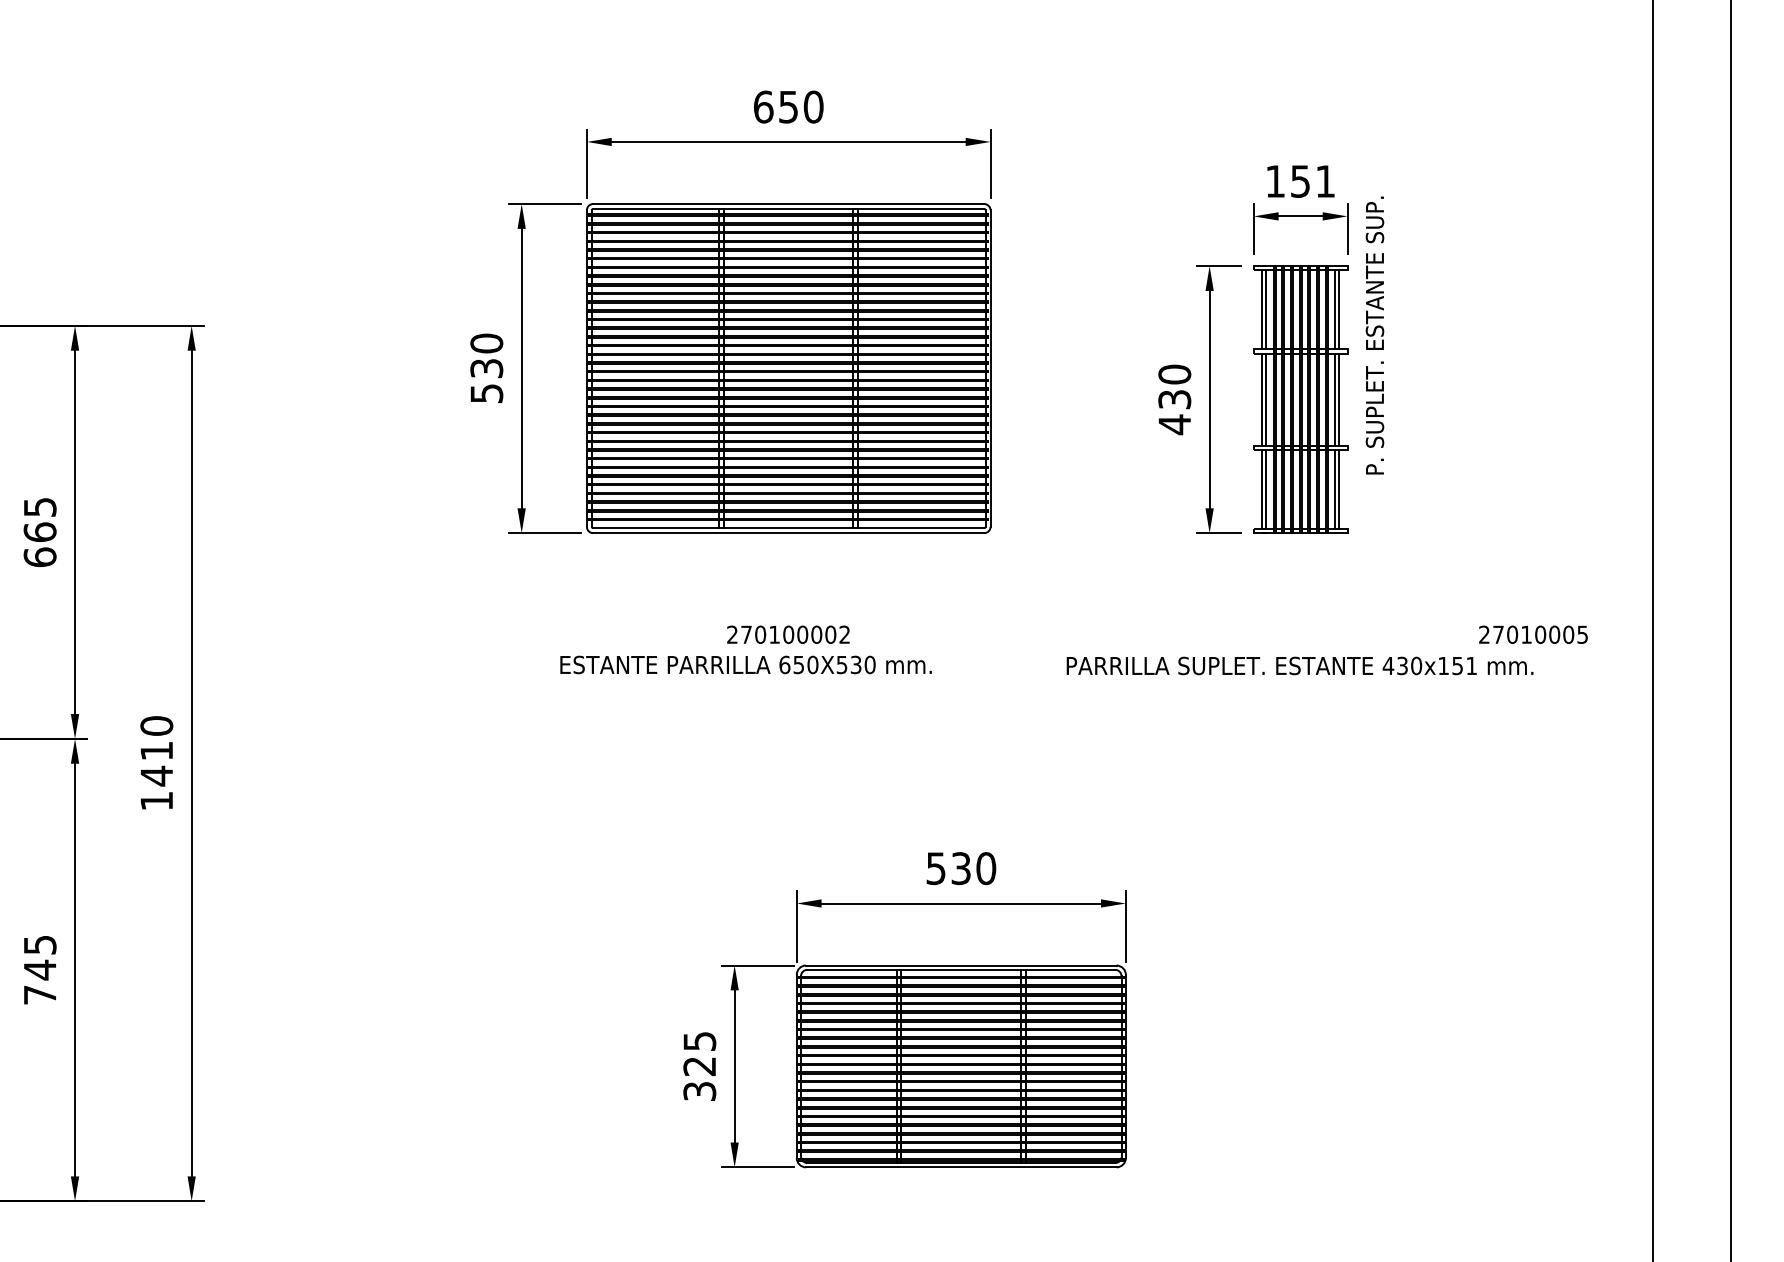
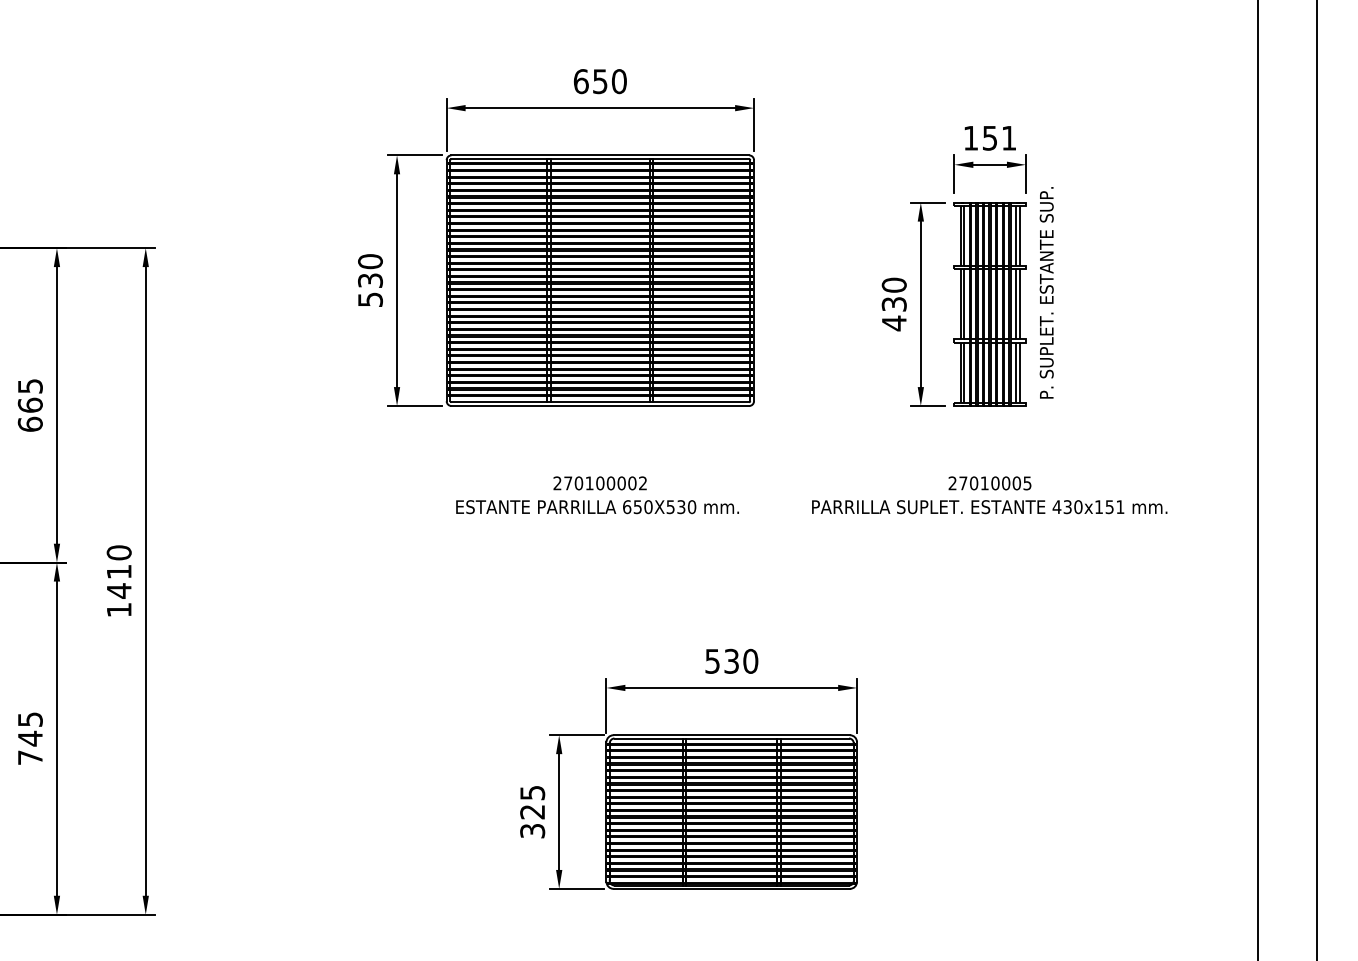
text: (1374, 335) -> (1046, 292), moved
text: (1533, 634) -> (990, 483), moved
text: (745, 664) -> (597, 506), moved

